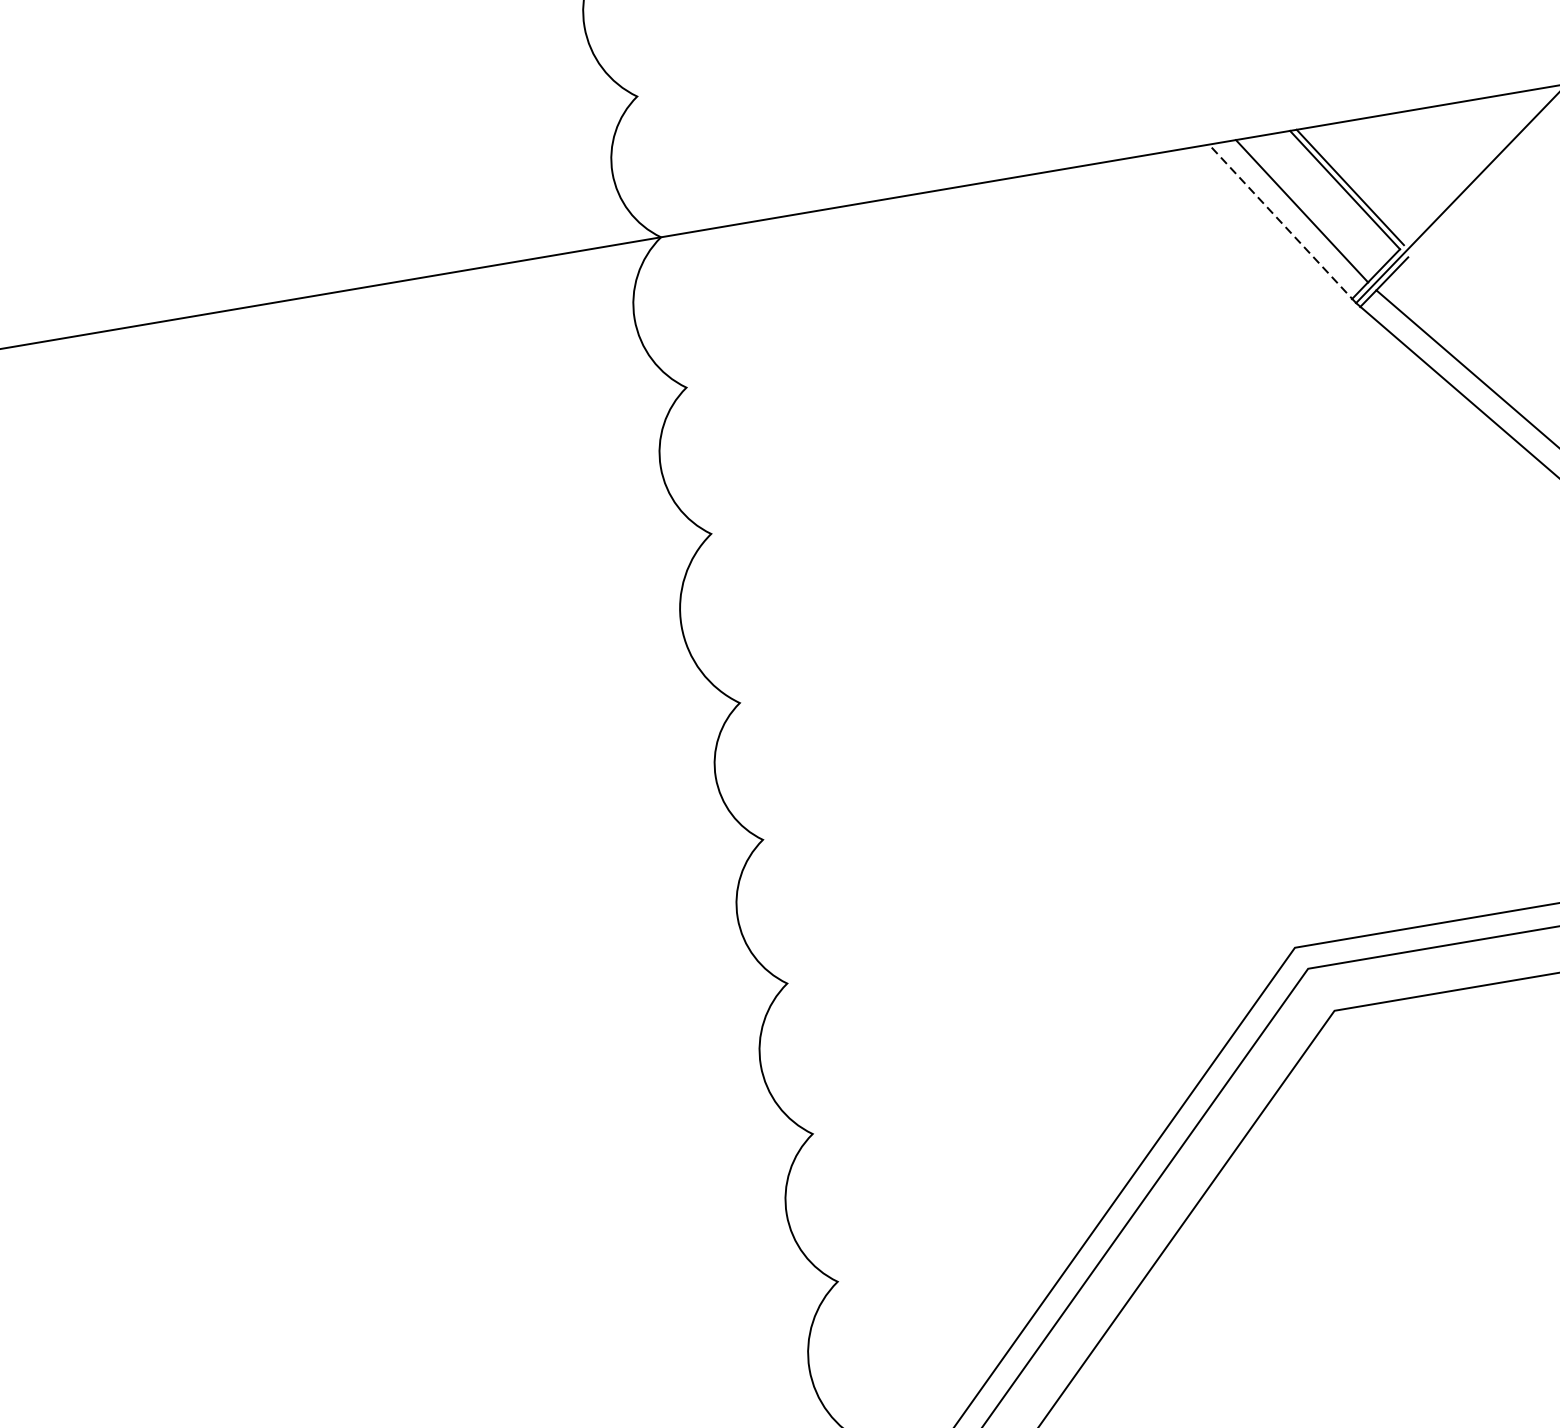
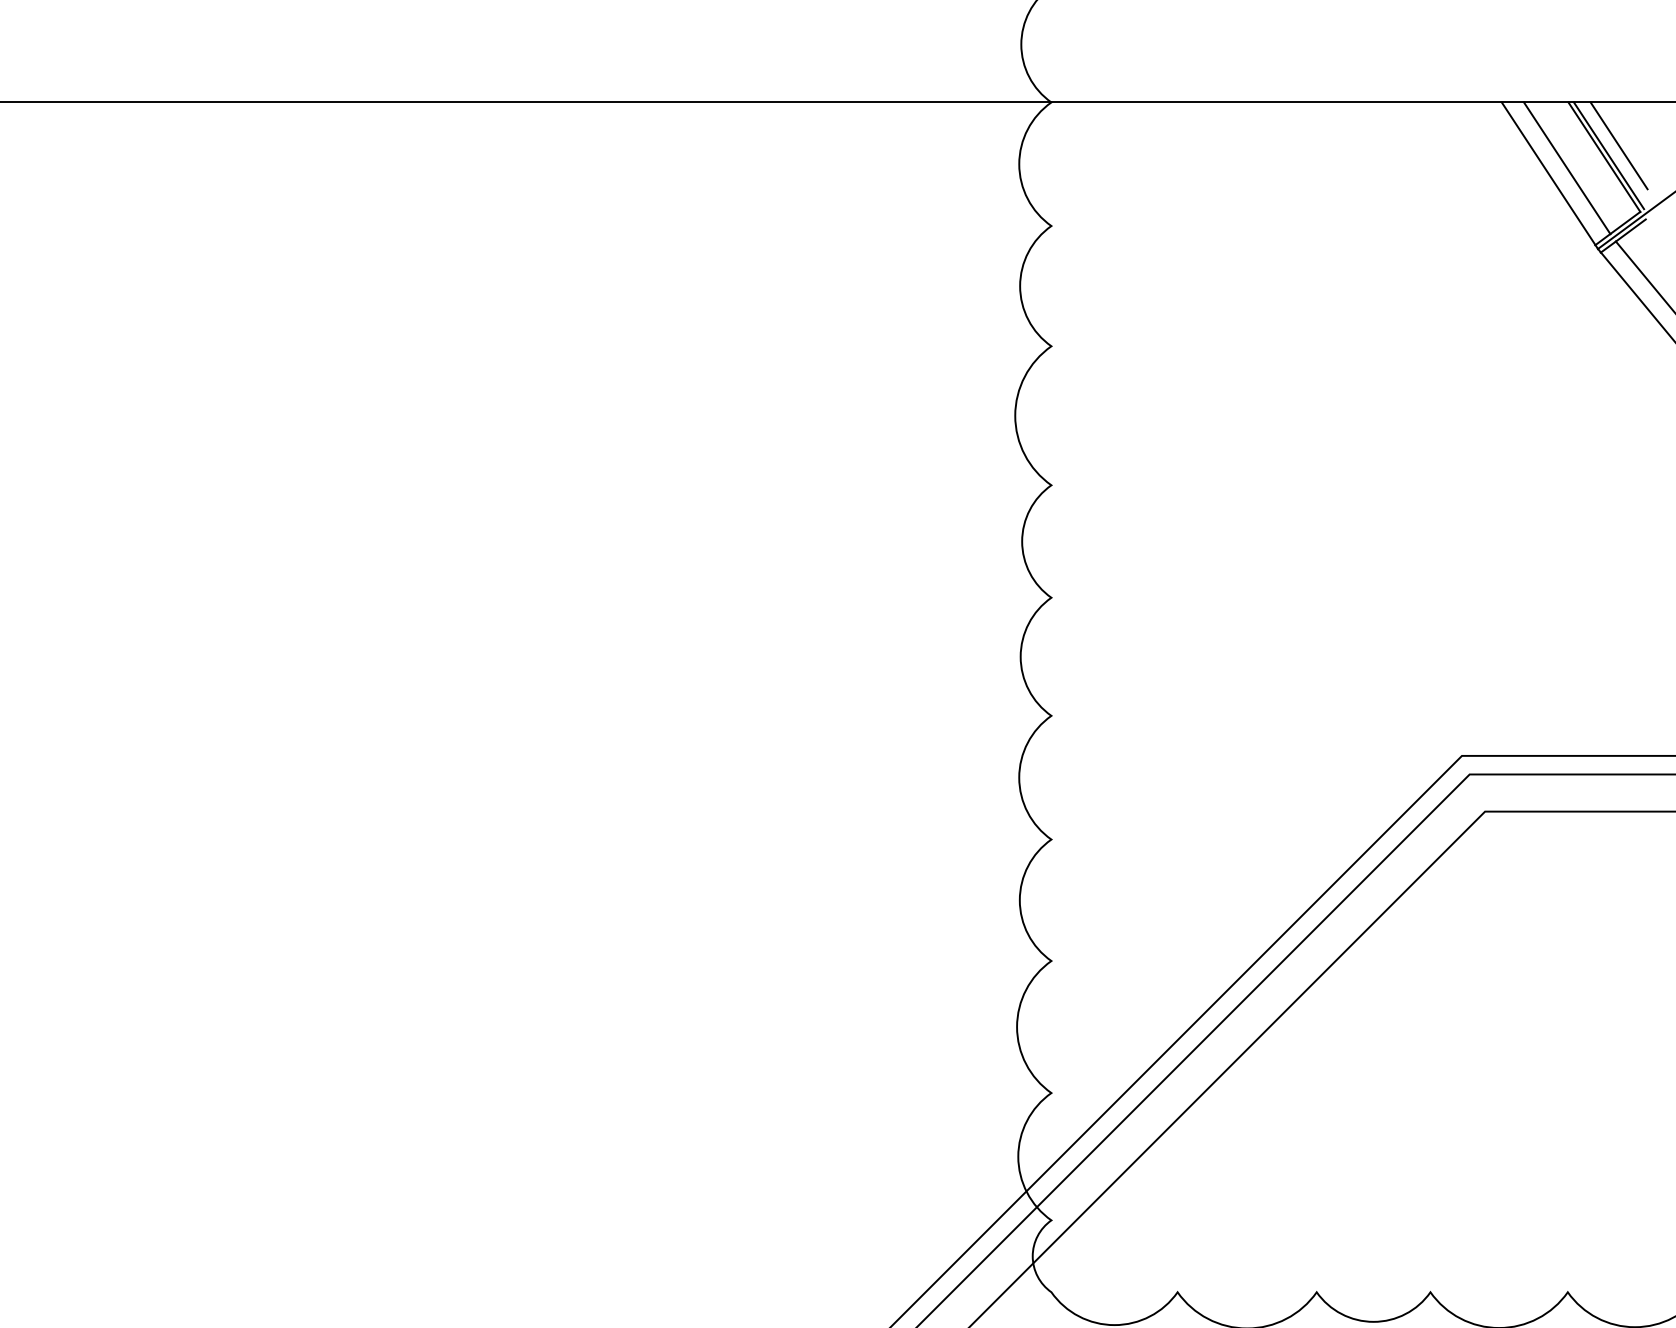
line: (1359, 172) -> (1618, 145), added
line: (1282, 223) -> (1549, 175), dashed -> solid

